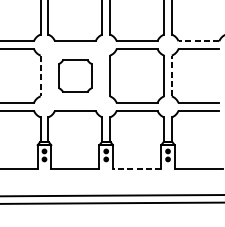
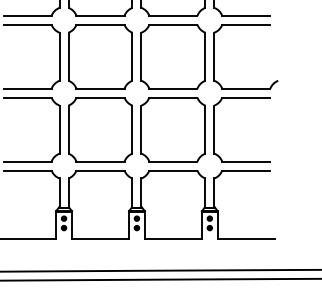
line: (198, 41) -> (245, 88), dashed -> solid
part: (75, 75) -> (100, 129), size x1.67
line: (171, 75) -> (214, 129), dashed -> solid
line: (40, 76) -> (59, 130), dashed -> solid
line: (136, 169) -> (172, 239), dashed -> solid

